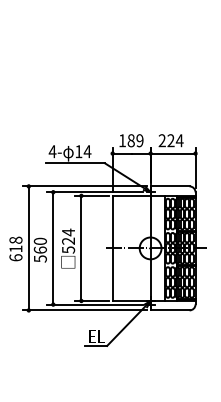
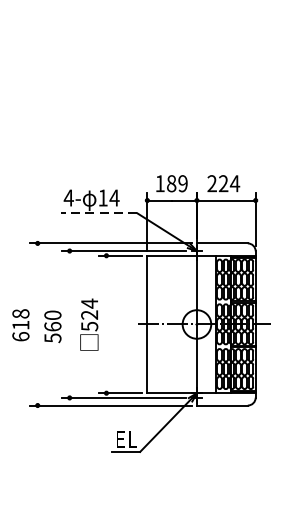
line: (75, 163) -> (98, 213), solid -> dashed
line: (28, 248) -> (37, 324), removed
line: (53, 248) -> (69, 324), removed
line: (81, 248) -> (106, 324), removed

